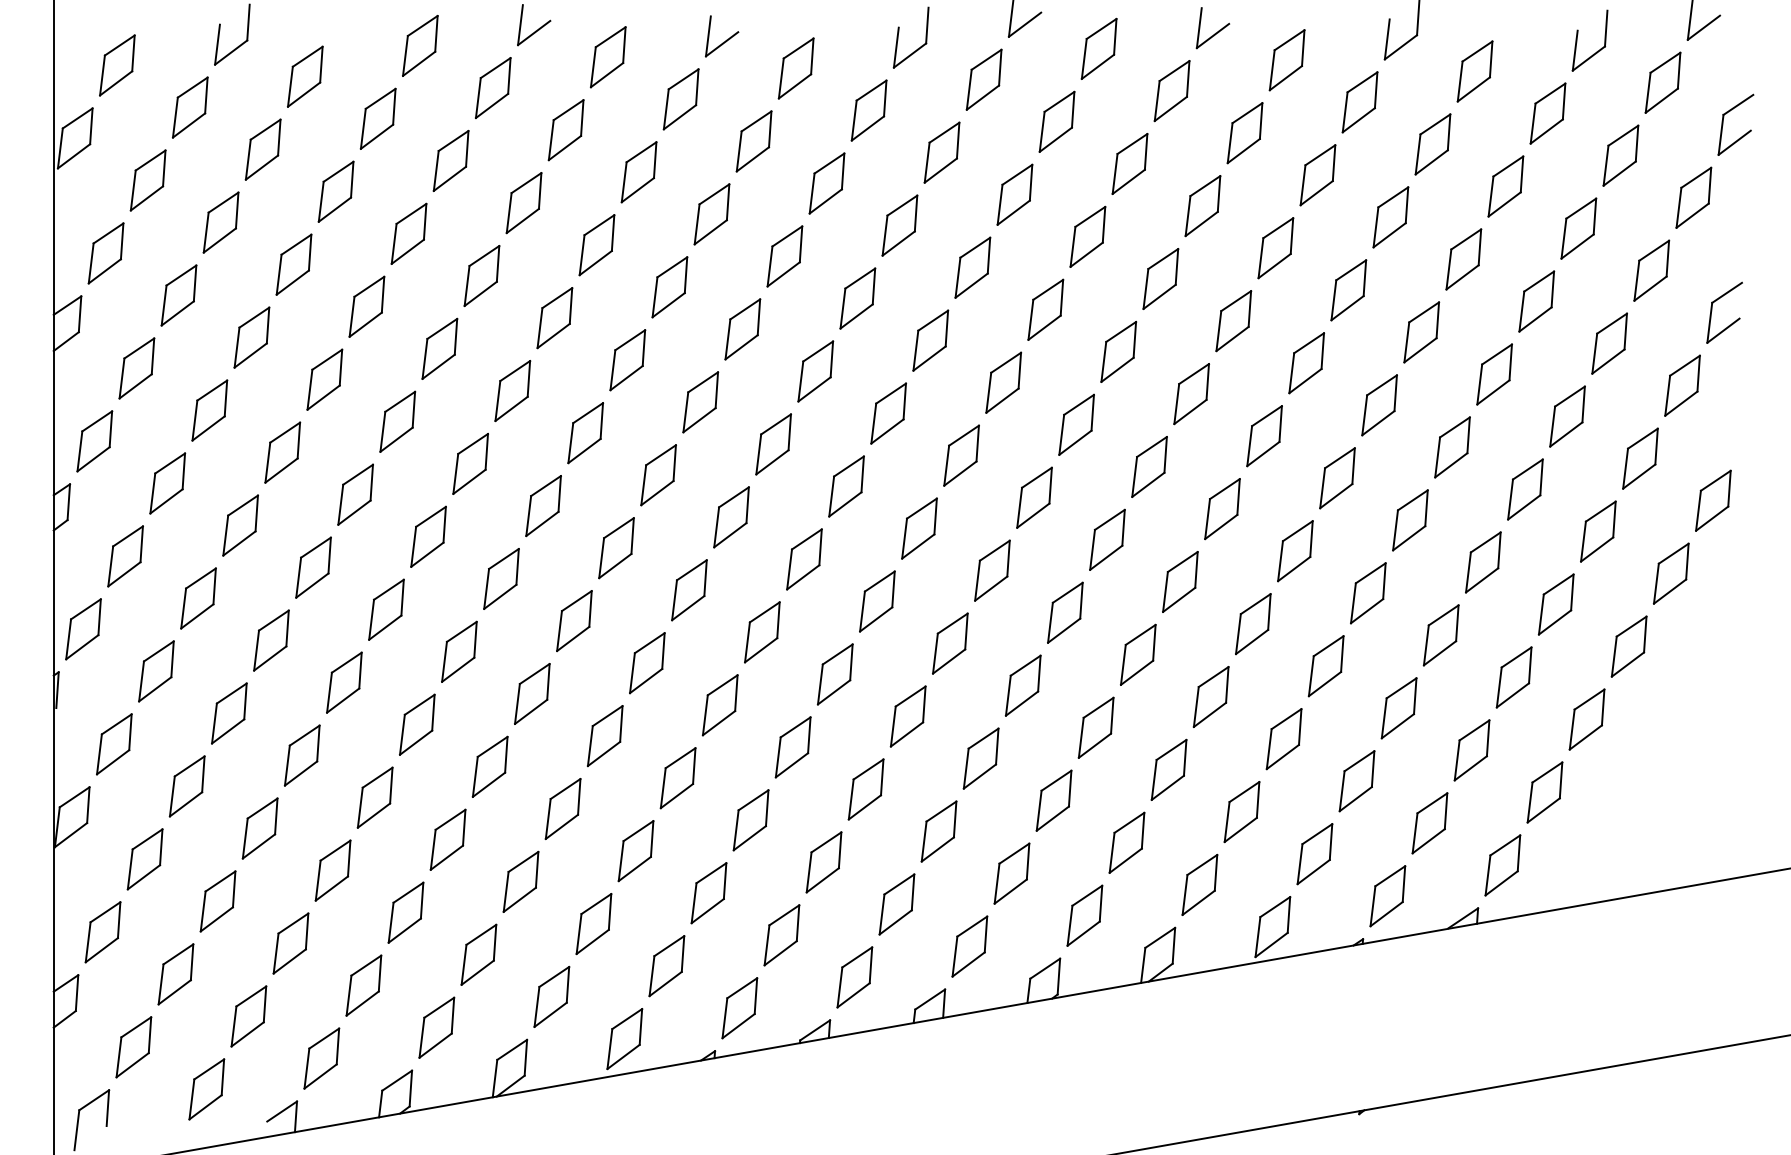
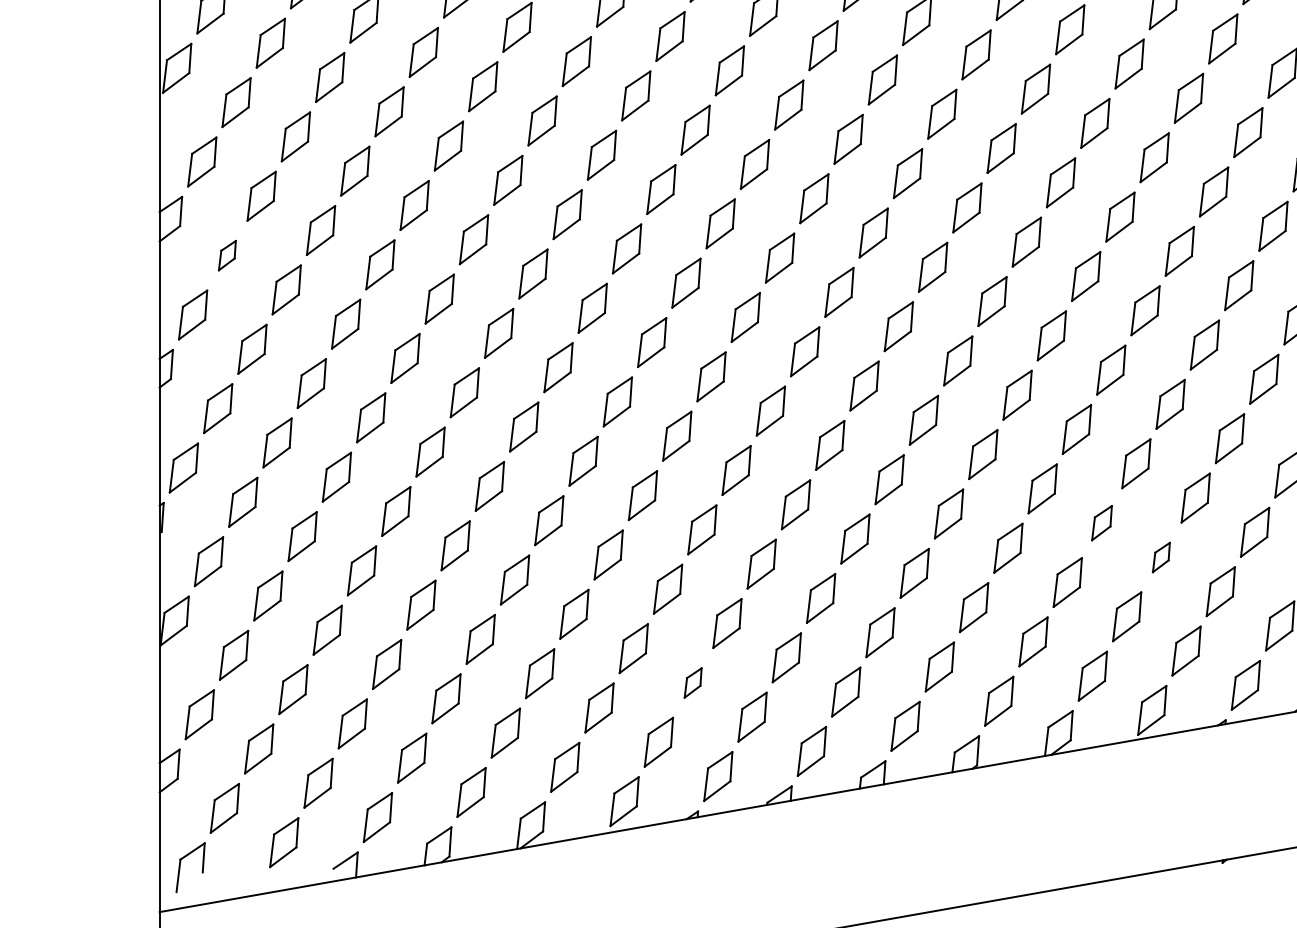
part: (136, 368) -> (227, 255), size x0.6
part: (1210, 696) -> (1101, 522), size x0.7
part: (1283, 739) -> (1160, 557), size x0.6
part: (708, 893) -> (692, 683), size x0.6

